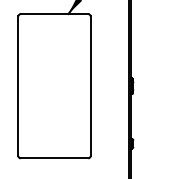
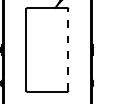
line: (90, 85) -> (68, 49), solid -> dashed

